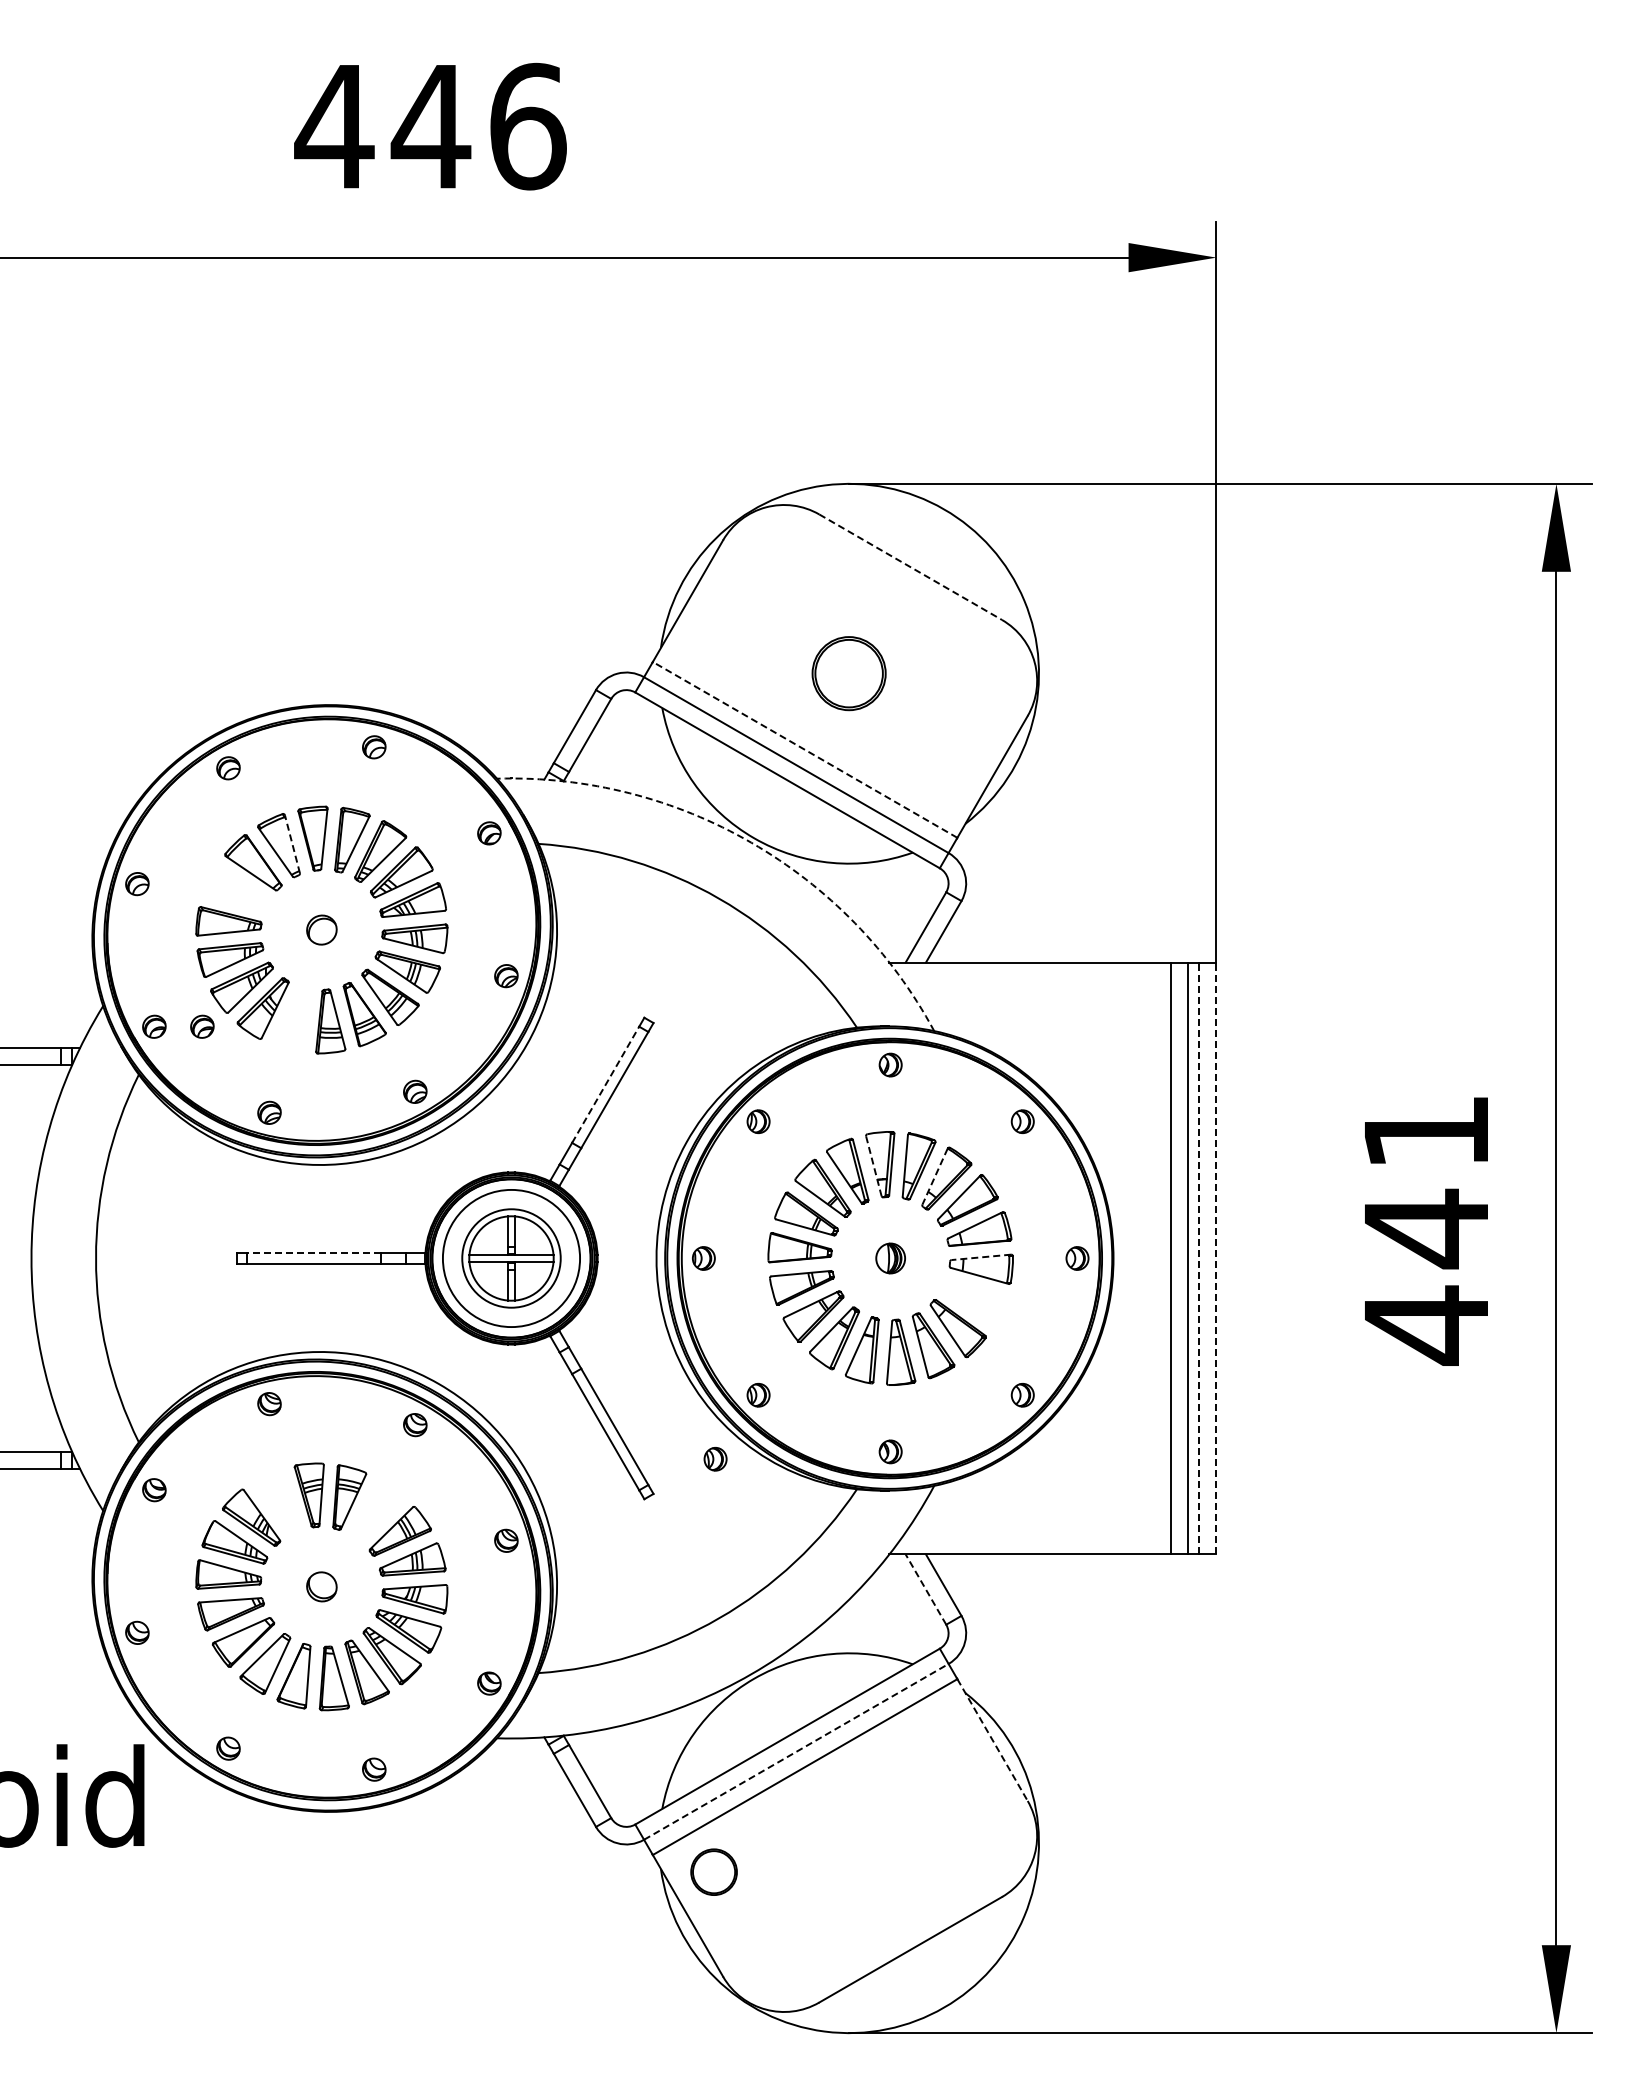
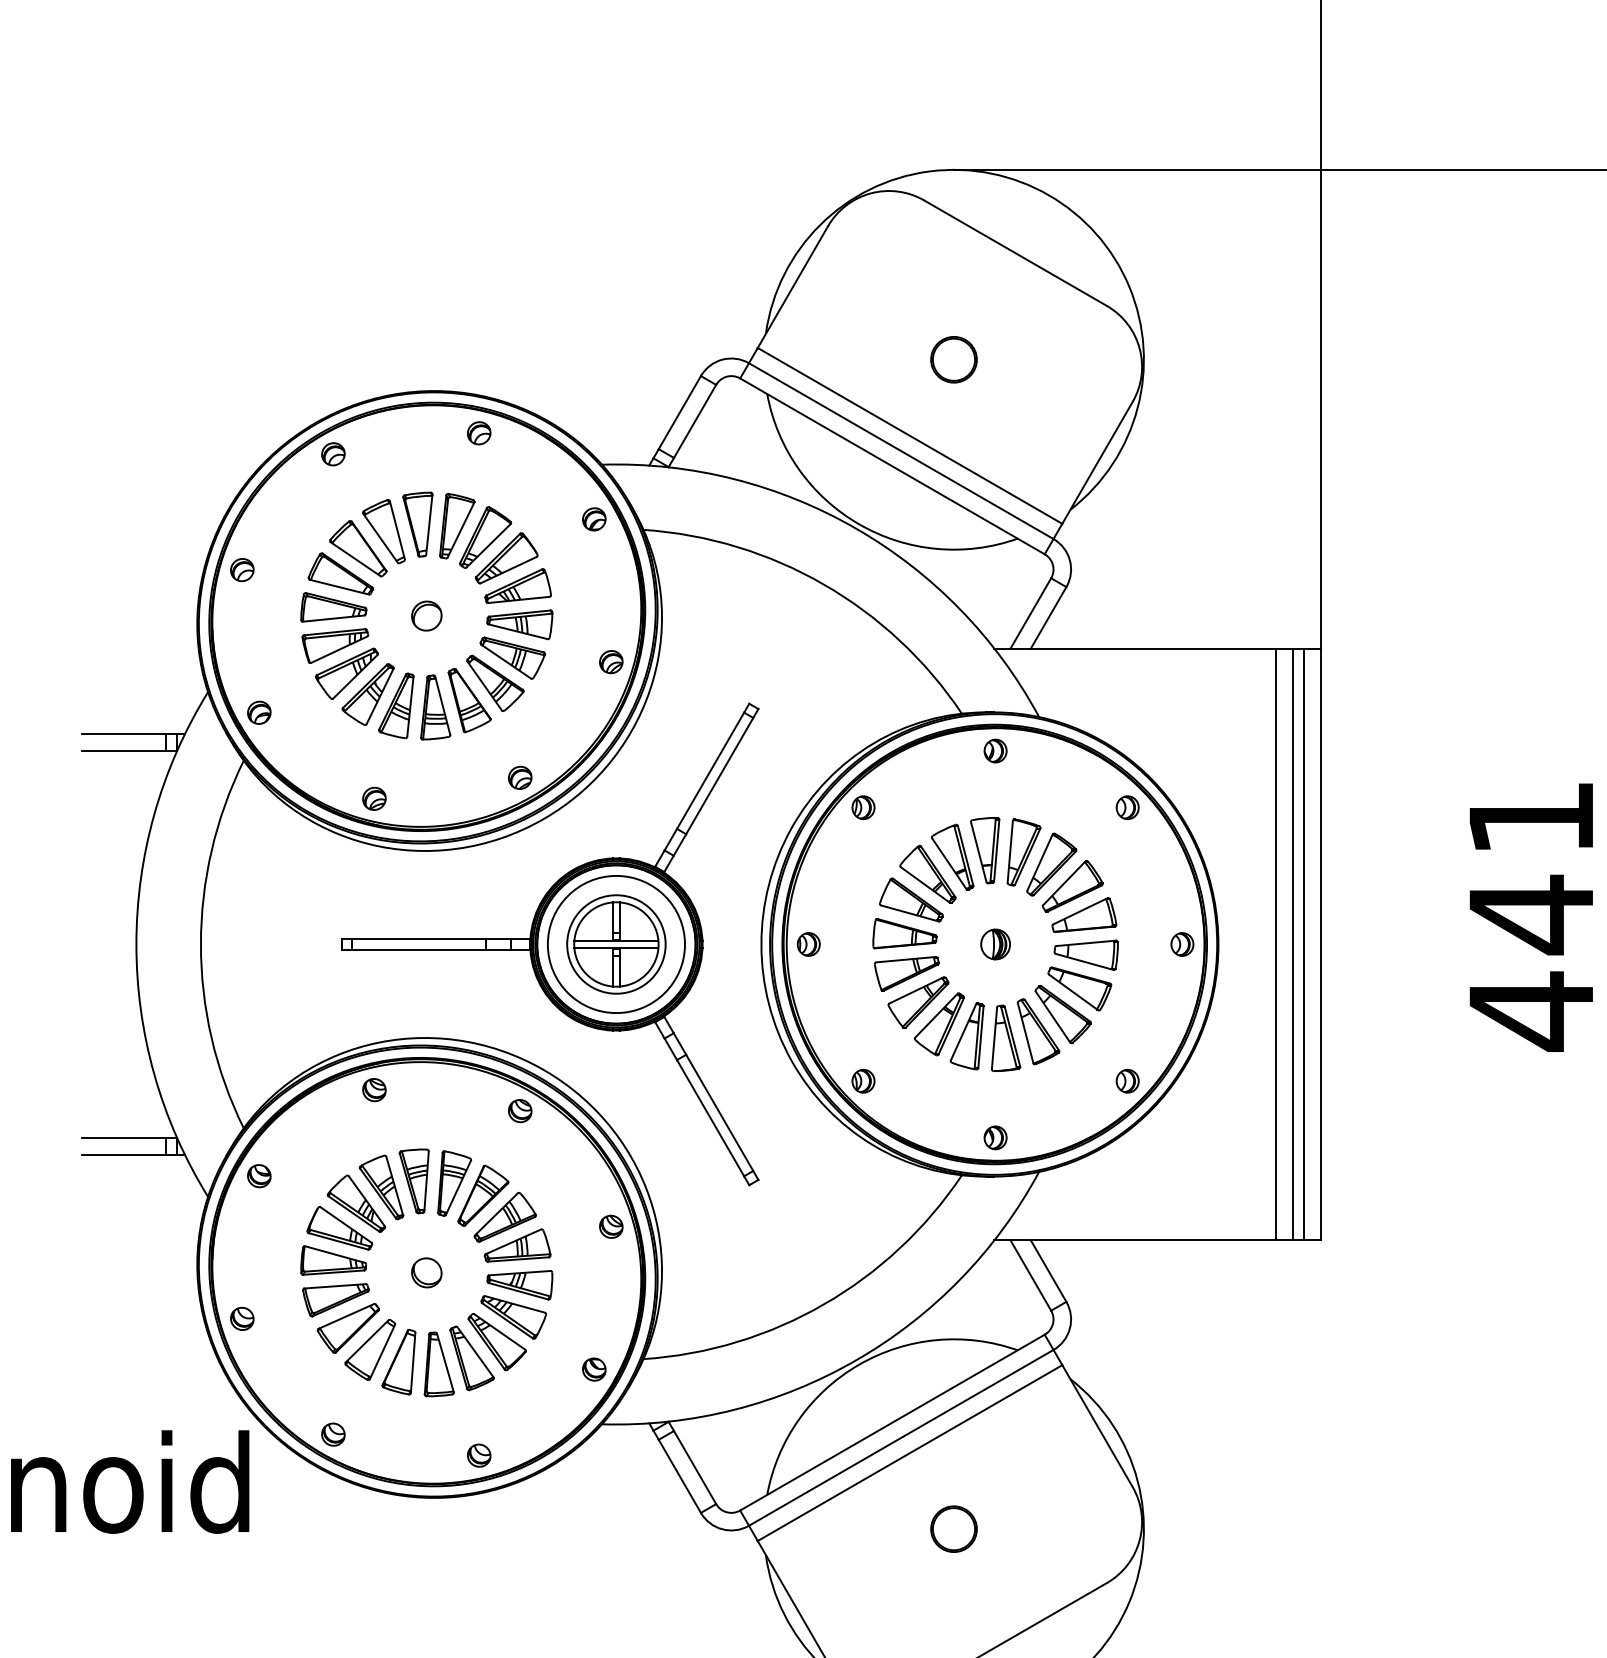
line: (911, 567) -> (1016, 253), dashed -> solid
part: (848, 673) -> (953, 359), size x0.62
line: (805, 749) -> (910, 435), dashed -> solid
arc: (751, 842) -> (856, 528), dashed -> solid
line: (292, 844) -> (397, 530), dashed -> solid
part: (235, 887) -> (340, 573), added
part: (291, 1019) -> (396, 705), added
part: (202, 1026) -> (307, 712), removed
line: (605, 1084) -> (710, 770), dashed -> solid
line: (873, 1166) -> (978, 852), dashed -> solid
line: (935, 1176) -> (1040, 862), dashed -> solid
line: (313, 1253) -> (418, 939), dashed -> solid
line: (981, 1257) -> (1086, 943), dashed -> solid
line: (1198, 1258) -> (1303, 944), dashed -> solid
line: (1216, 1258) -> (1321, 944), dashed -> solid
part: (974, 1302) -> (1079, 988), added
part: (715, 1459) -> (820, 1145), removed
part: (276, 1501) -> (381, 1187), added
part: (378, 1509) -> (483, 1195), added
line: (925, 1589) -> (1030, 1275), dashed -> solid
line: (992, 1740) -> (1097, 1426), dashed -> solid
line: (796, 1751) -> (901, 1437), dashed -> solid
part: (713, 1871) -> (953, 1528), moved

